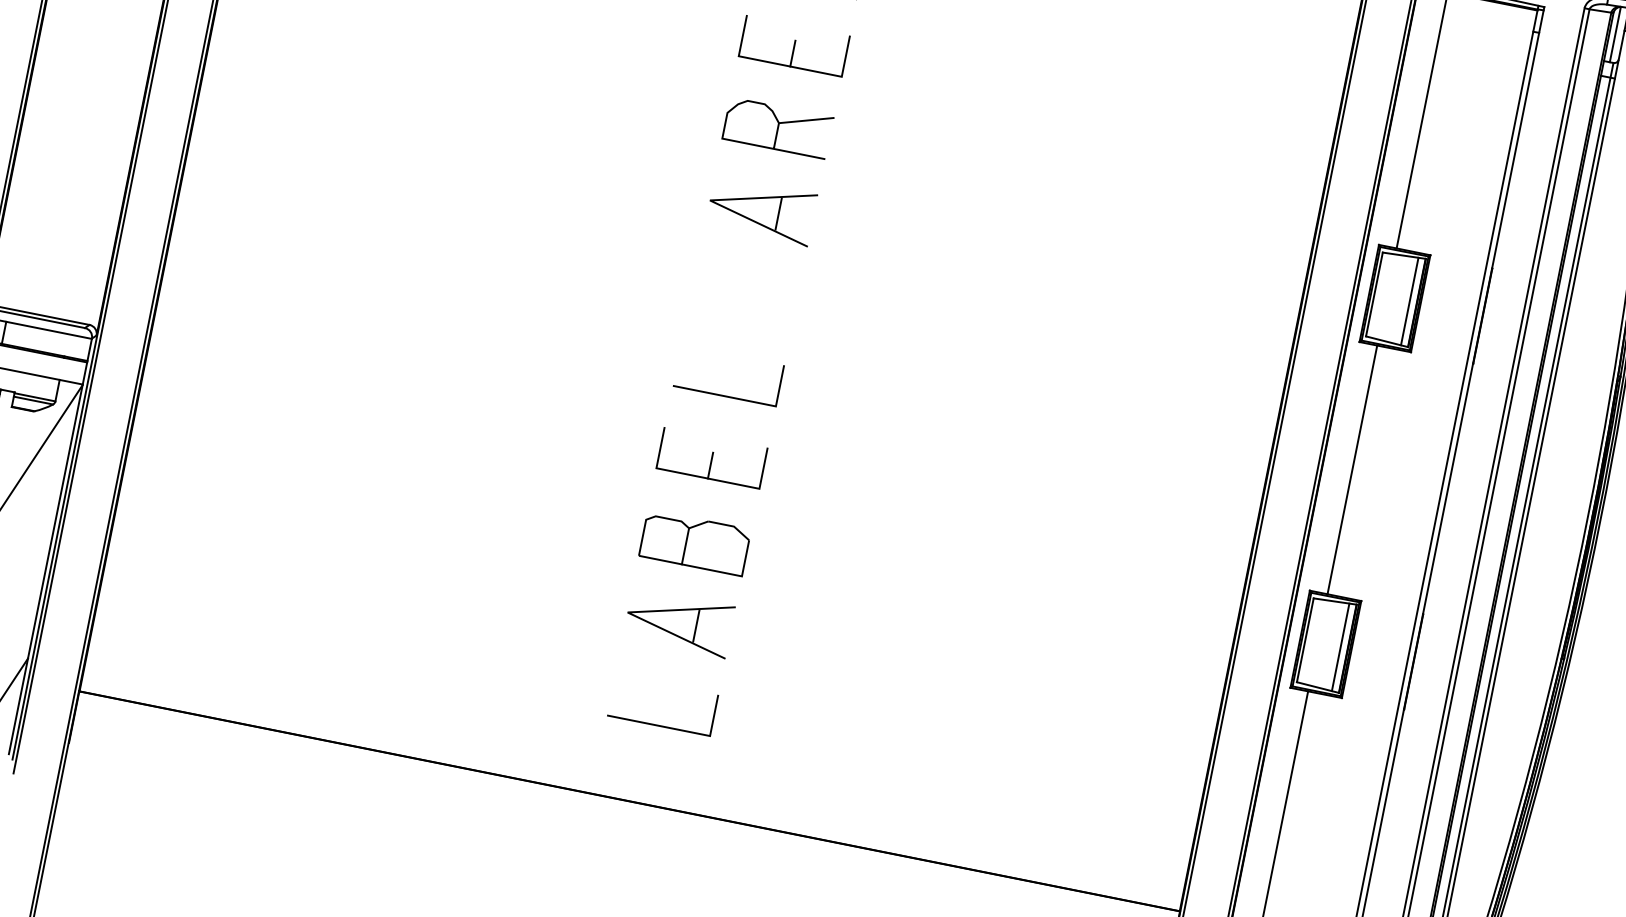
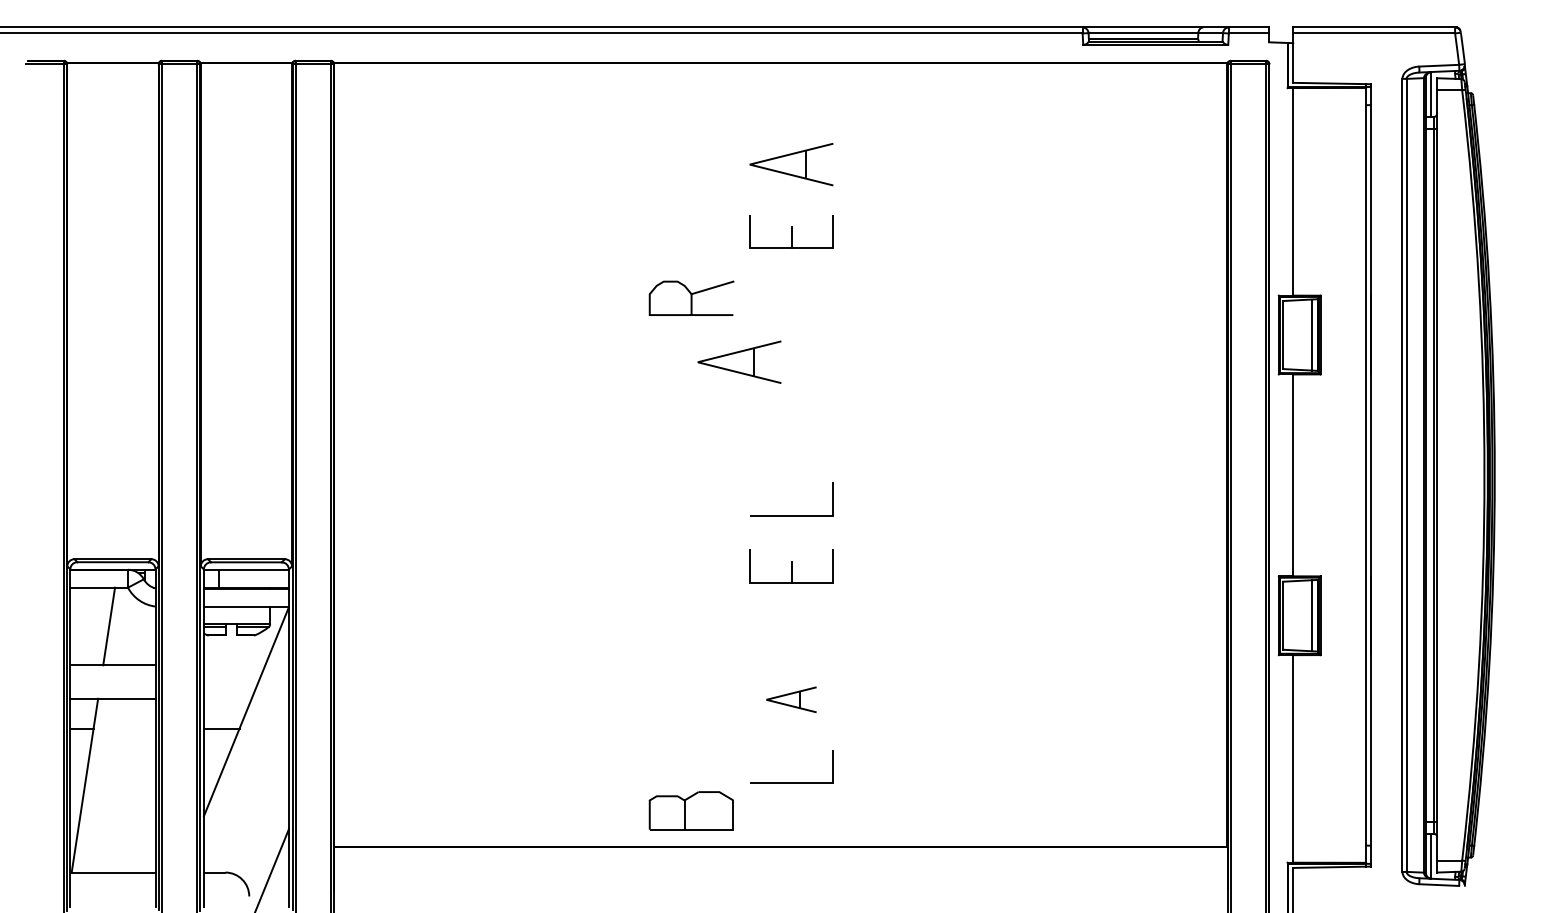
part: (778, 127) -> (691, 297), moved
part: (761, 209) -> (739, 361), moved
part: (693, 542) -> (690, 810), moved
part: (679, 622) -> (791, 699), size x0.6

